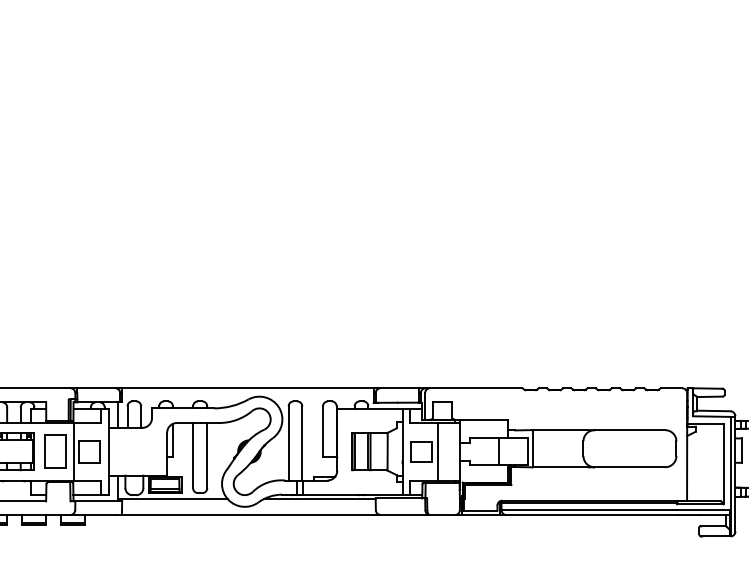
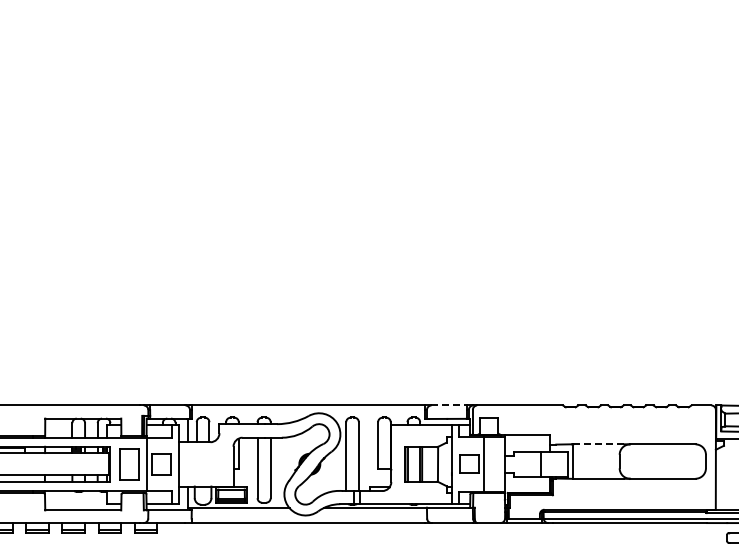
line: (399, 388) -> (449, 405), solid -> dashed
line: (559, 430) -> (597, 444), solid -> dashed

